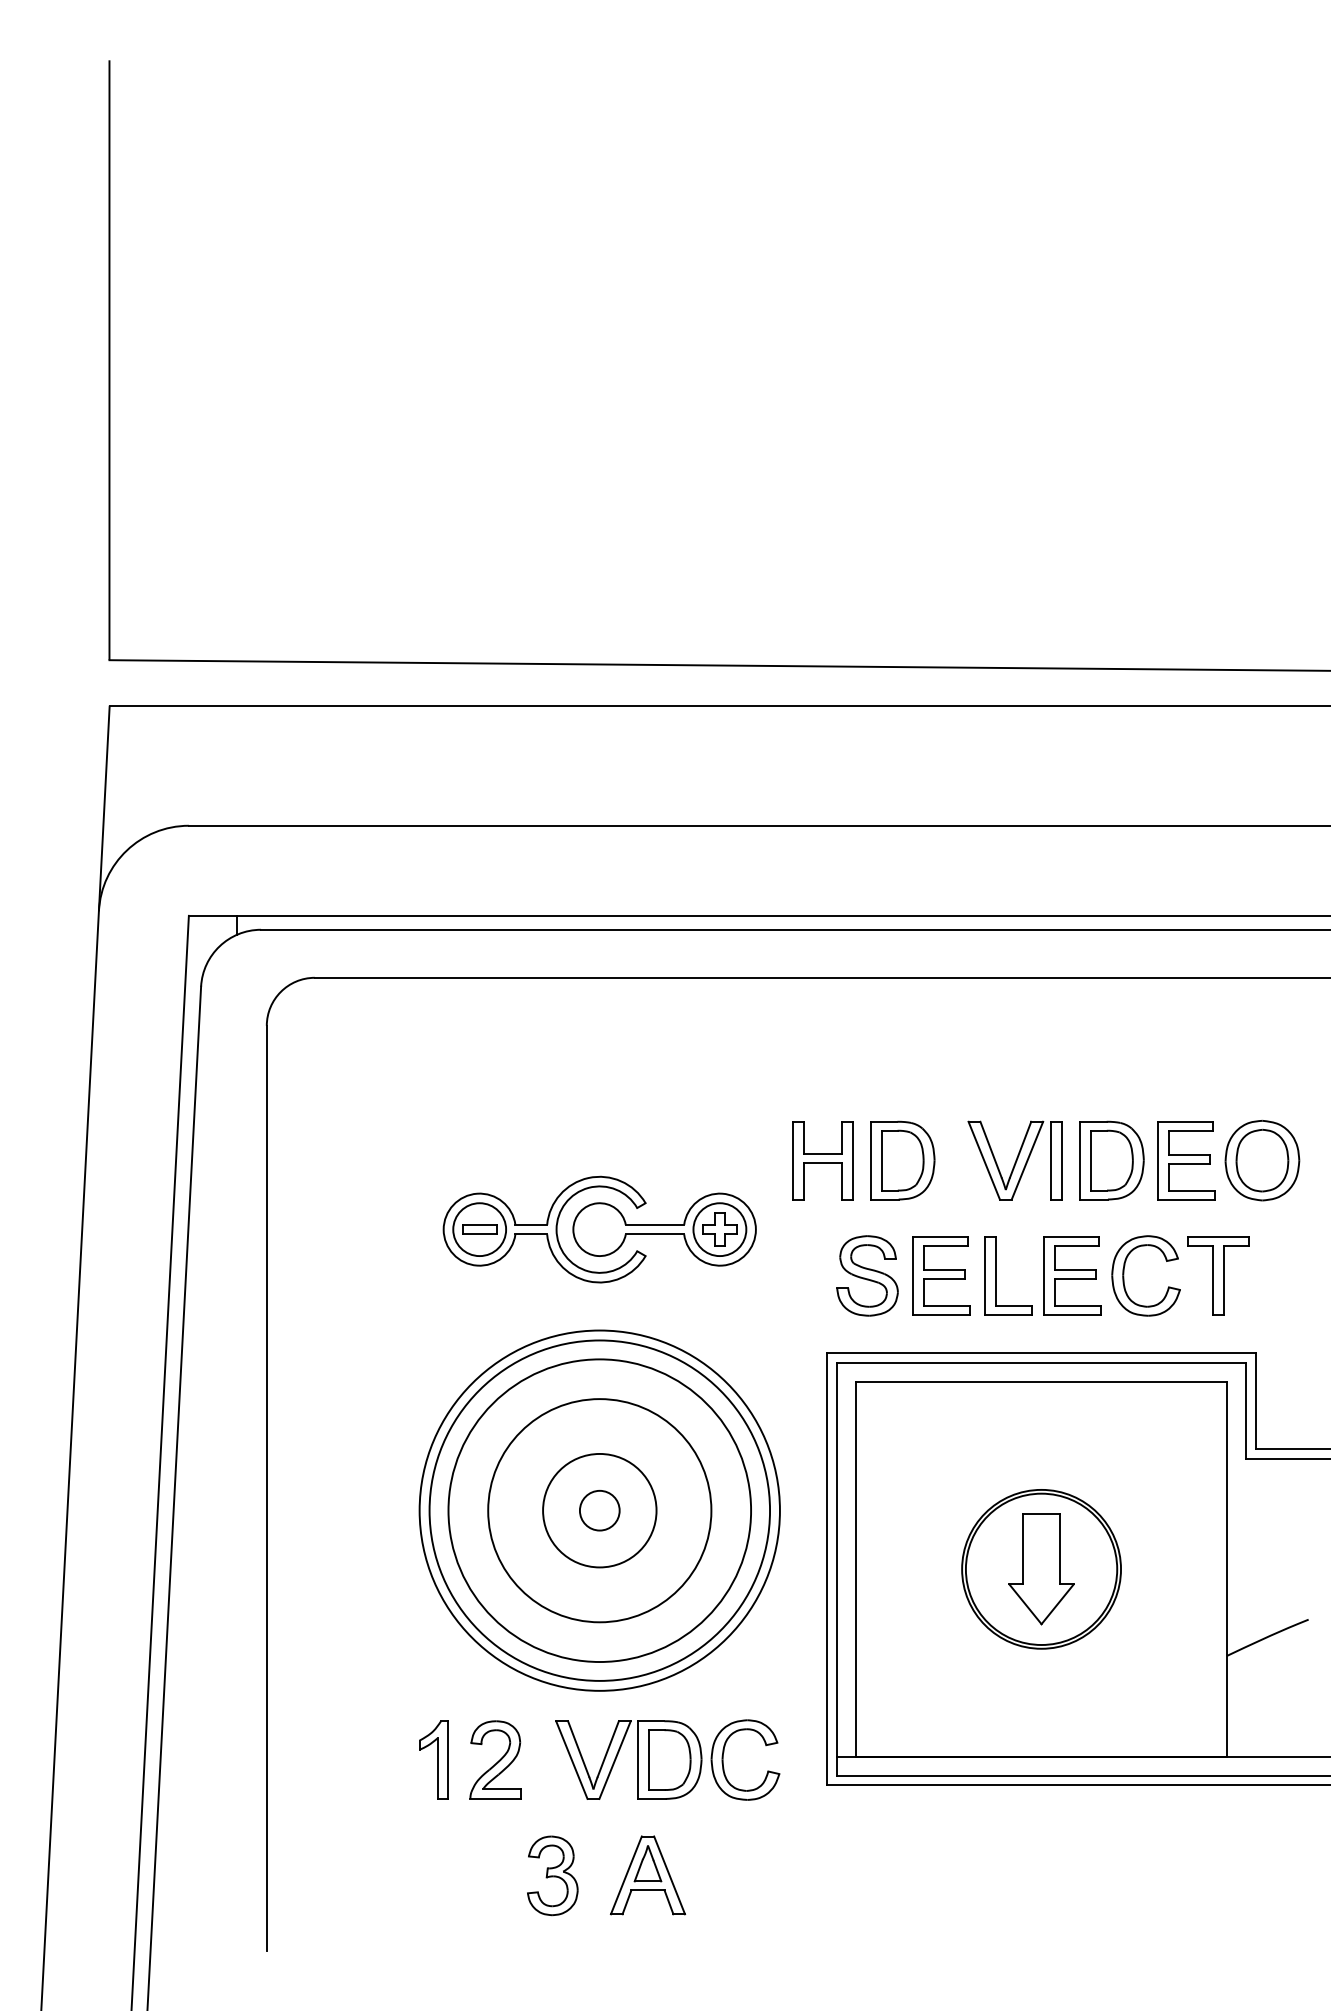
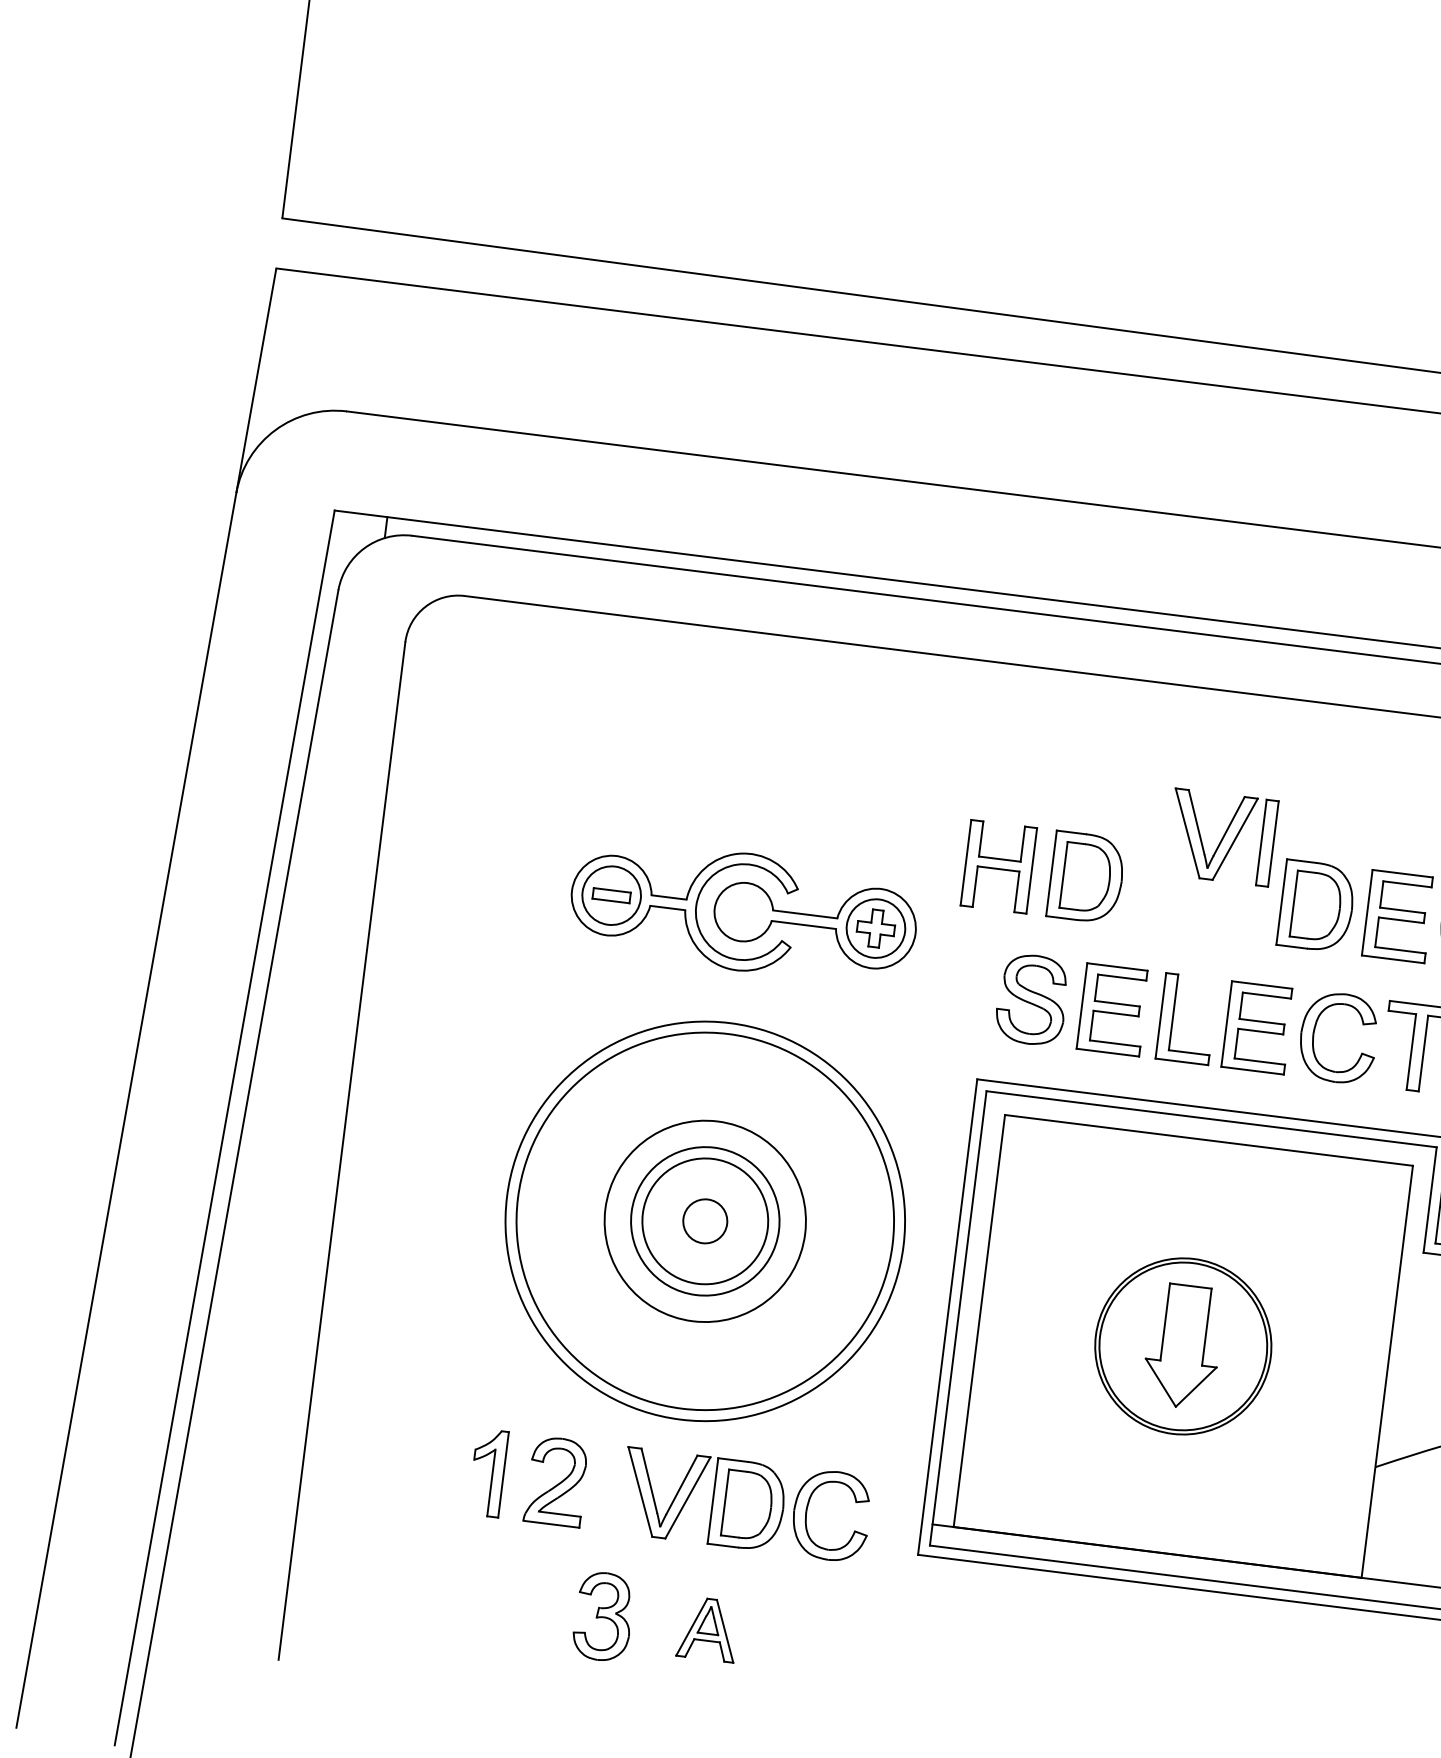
part: (1014, 1160) -> (1220, 837), moved
circle: (599, 1510) -> (704, 1221), size x0.6
circle: (599, 1510) -> (704, 1221), size x0.6
part: (648, 1875) -> (708, 1629), size x0.7

